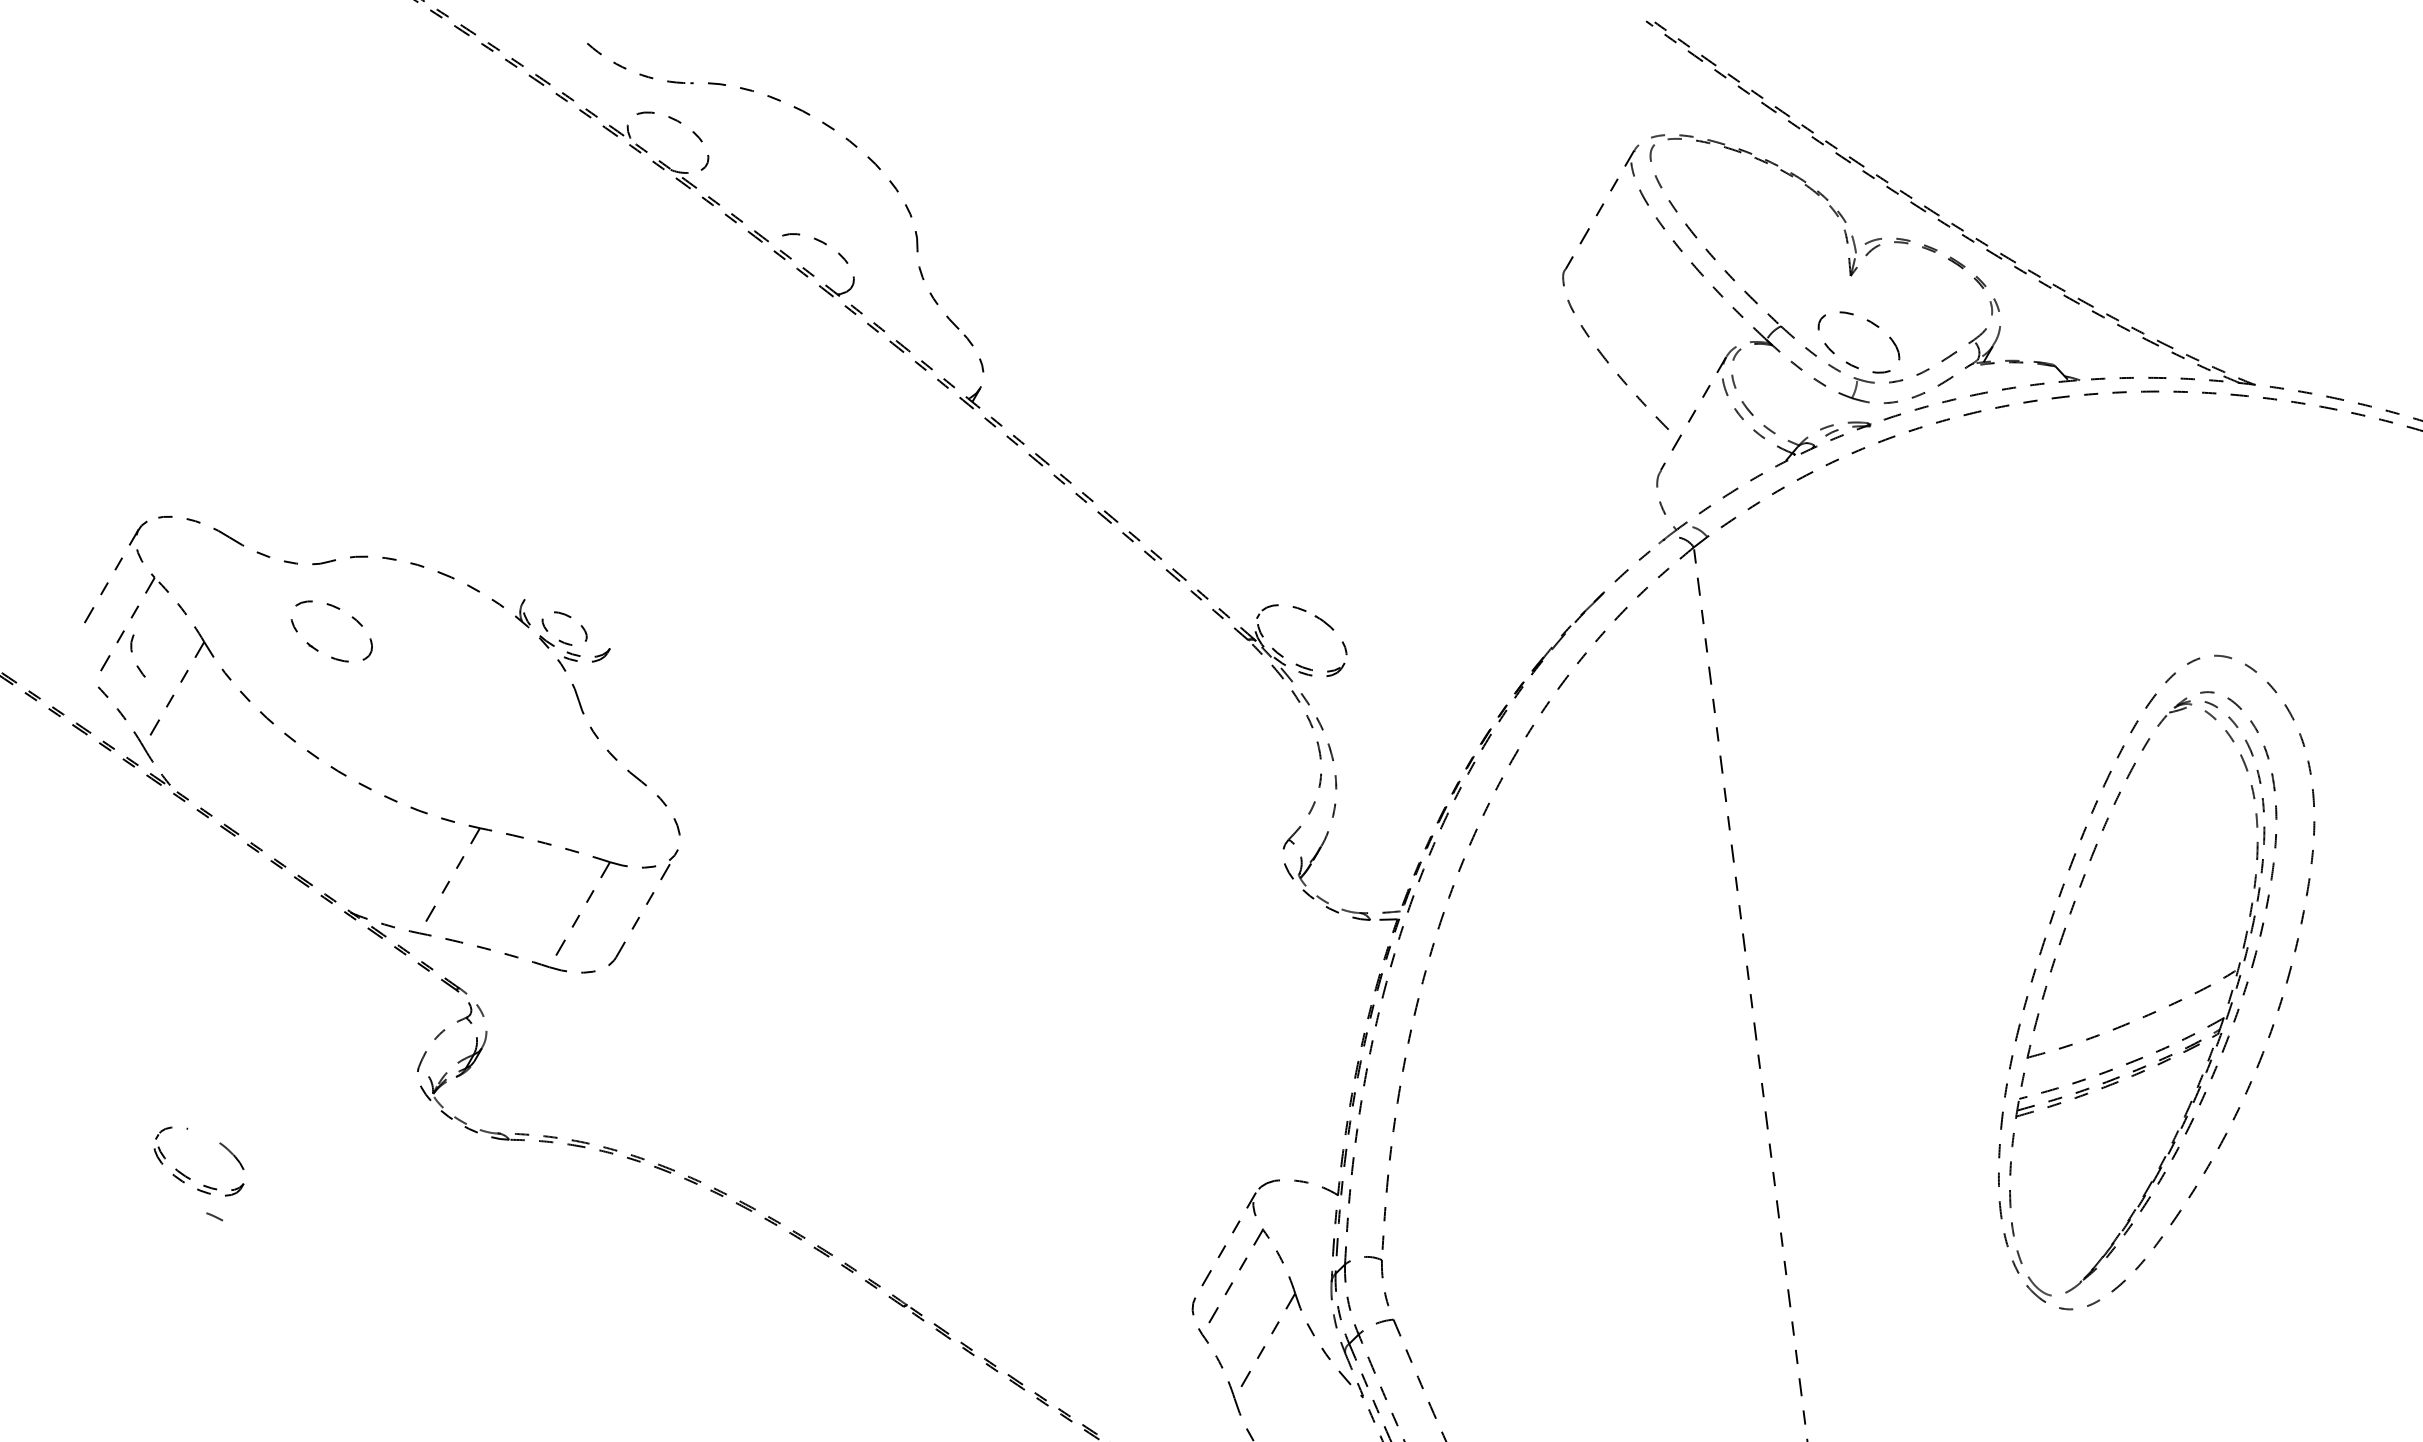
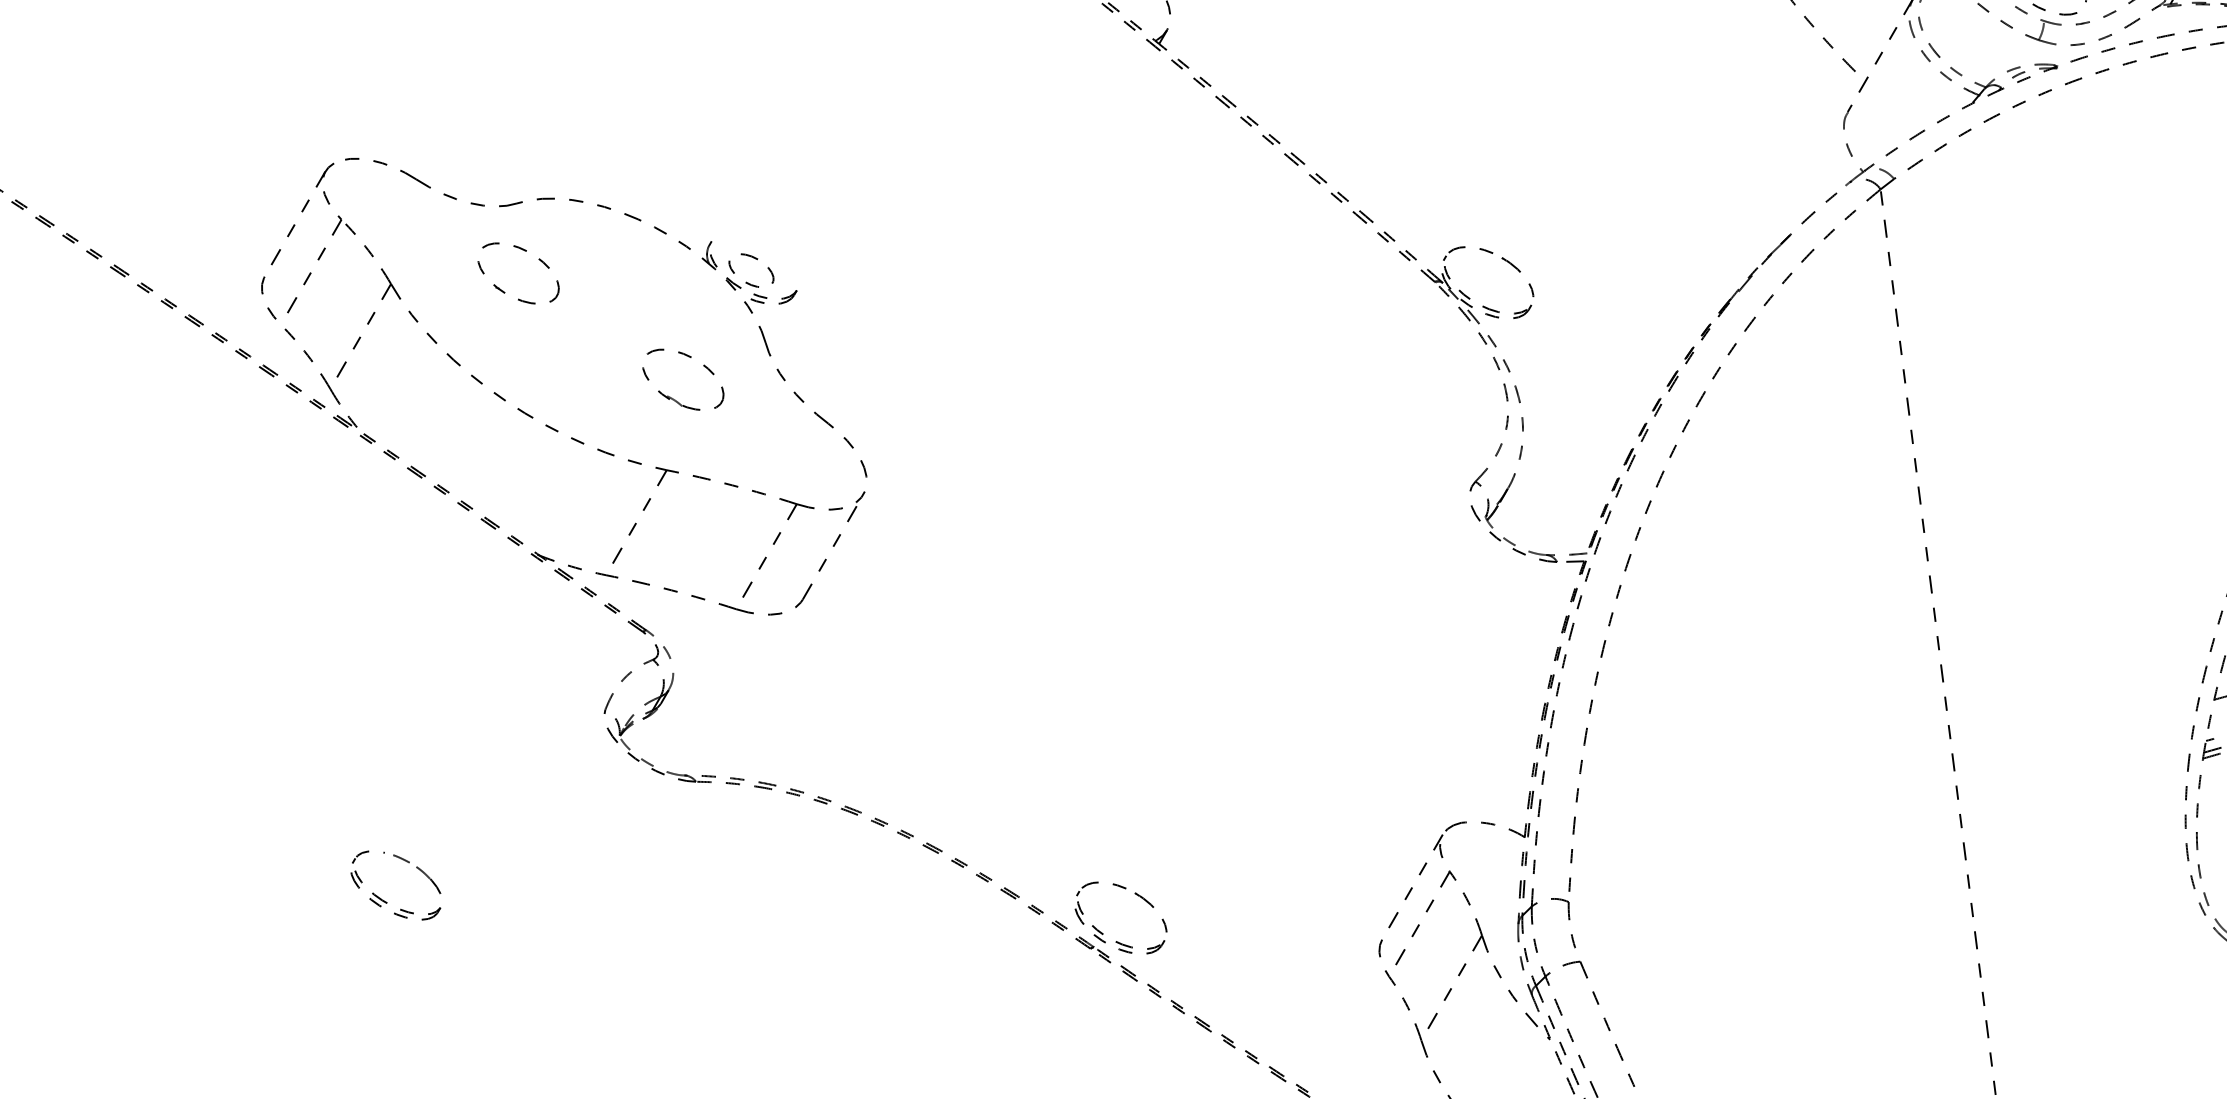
curve: (132, 652) -> (263, 294), moved
part: (485, 755) -> (672, 397), added
part: (189, 1177) -> (386, 901), moved
part: (916, 1291) -> (1103, 933), added

